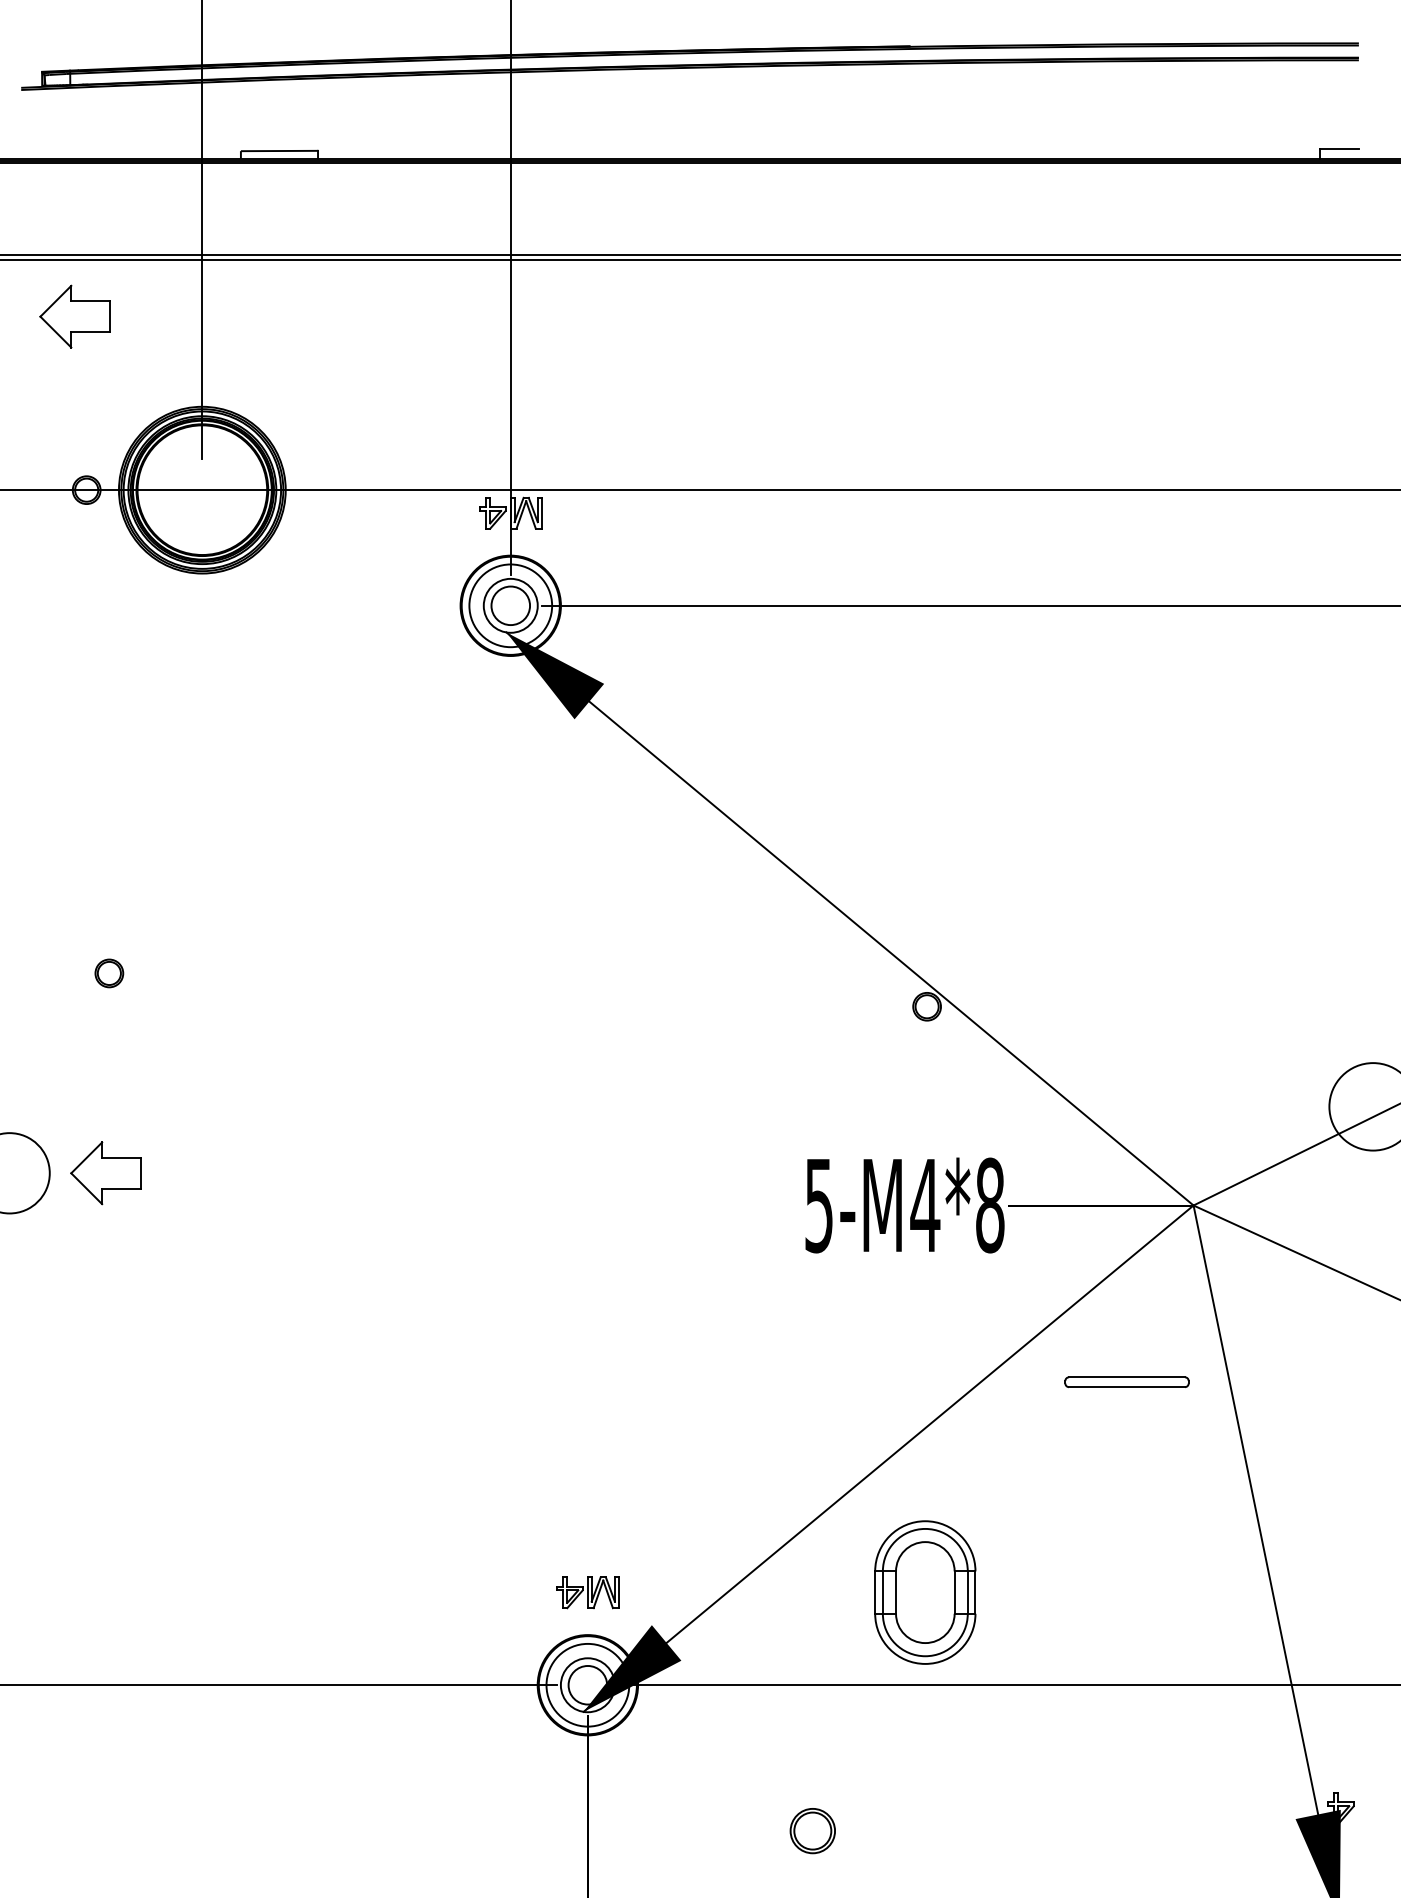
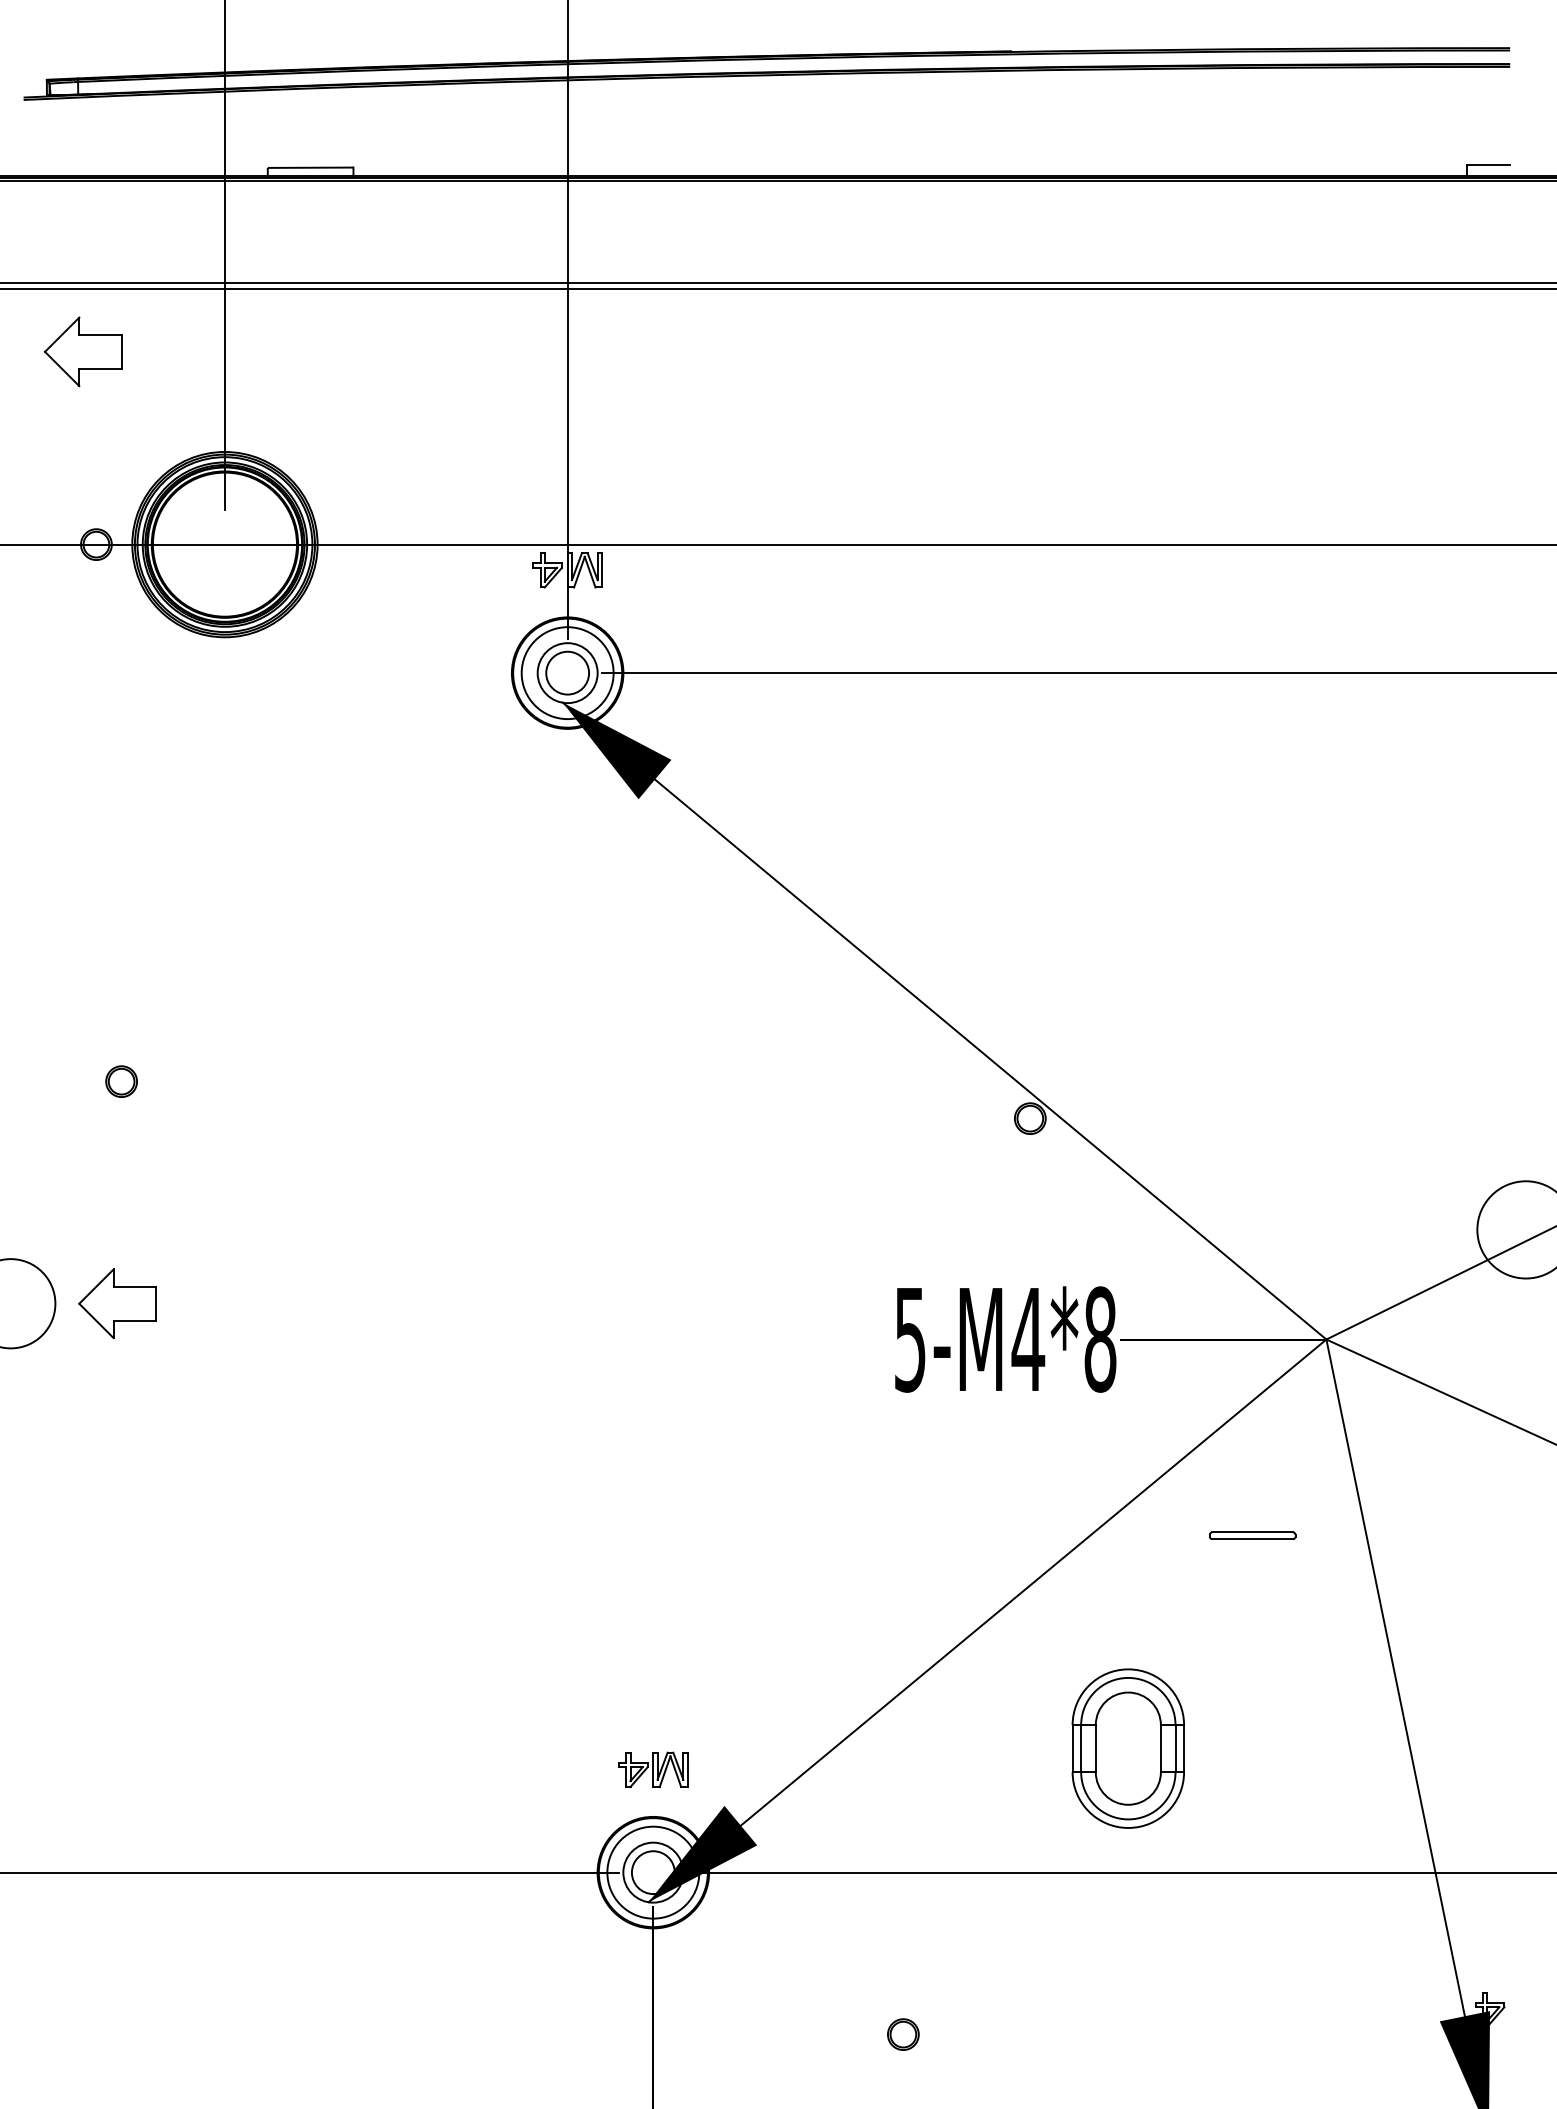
part: (1127, 1381) -> (1252, 1535), size x0.62
part: (924, 1592) -> (1127, 1748), moved
part: (812, 1830) -> (903, 2034), size x0.62

